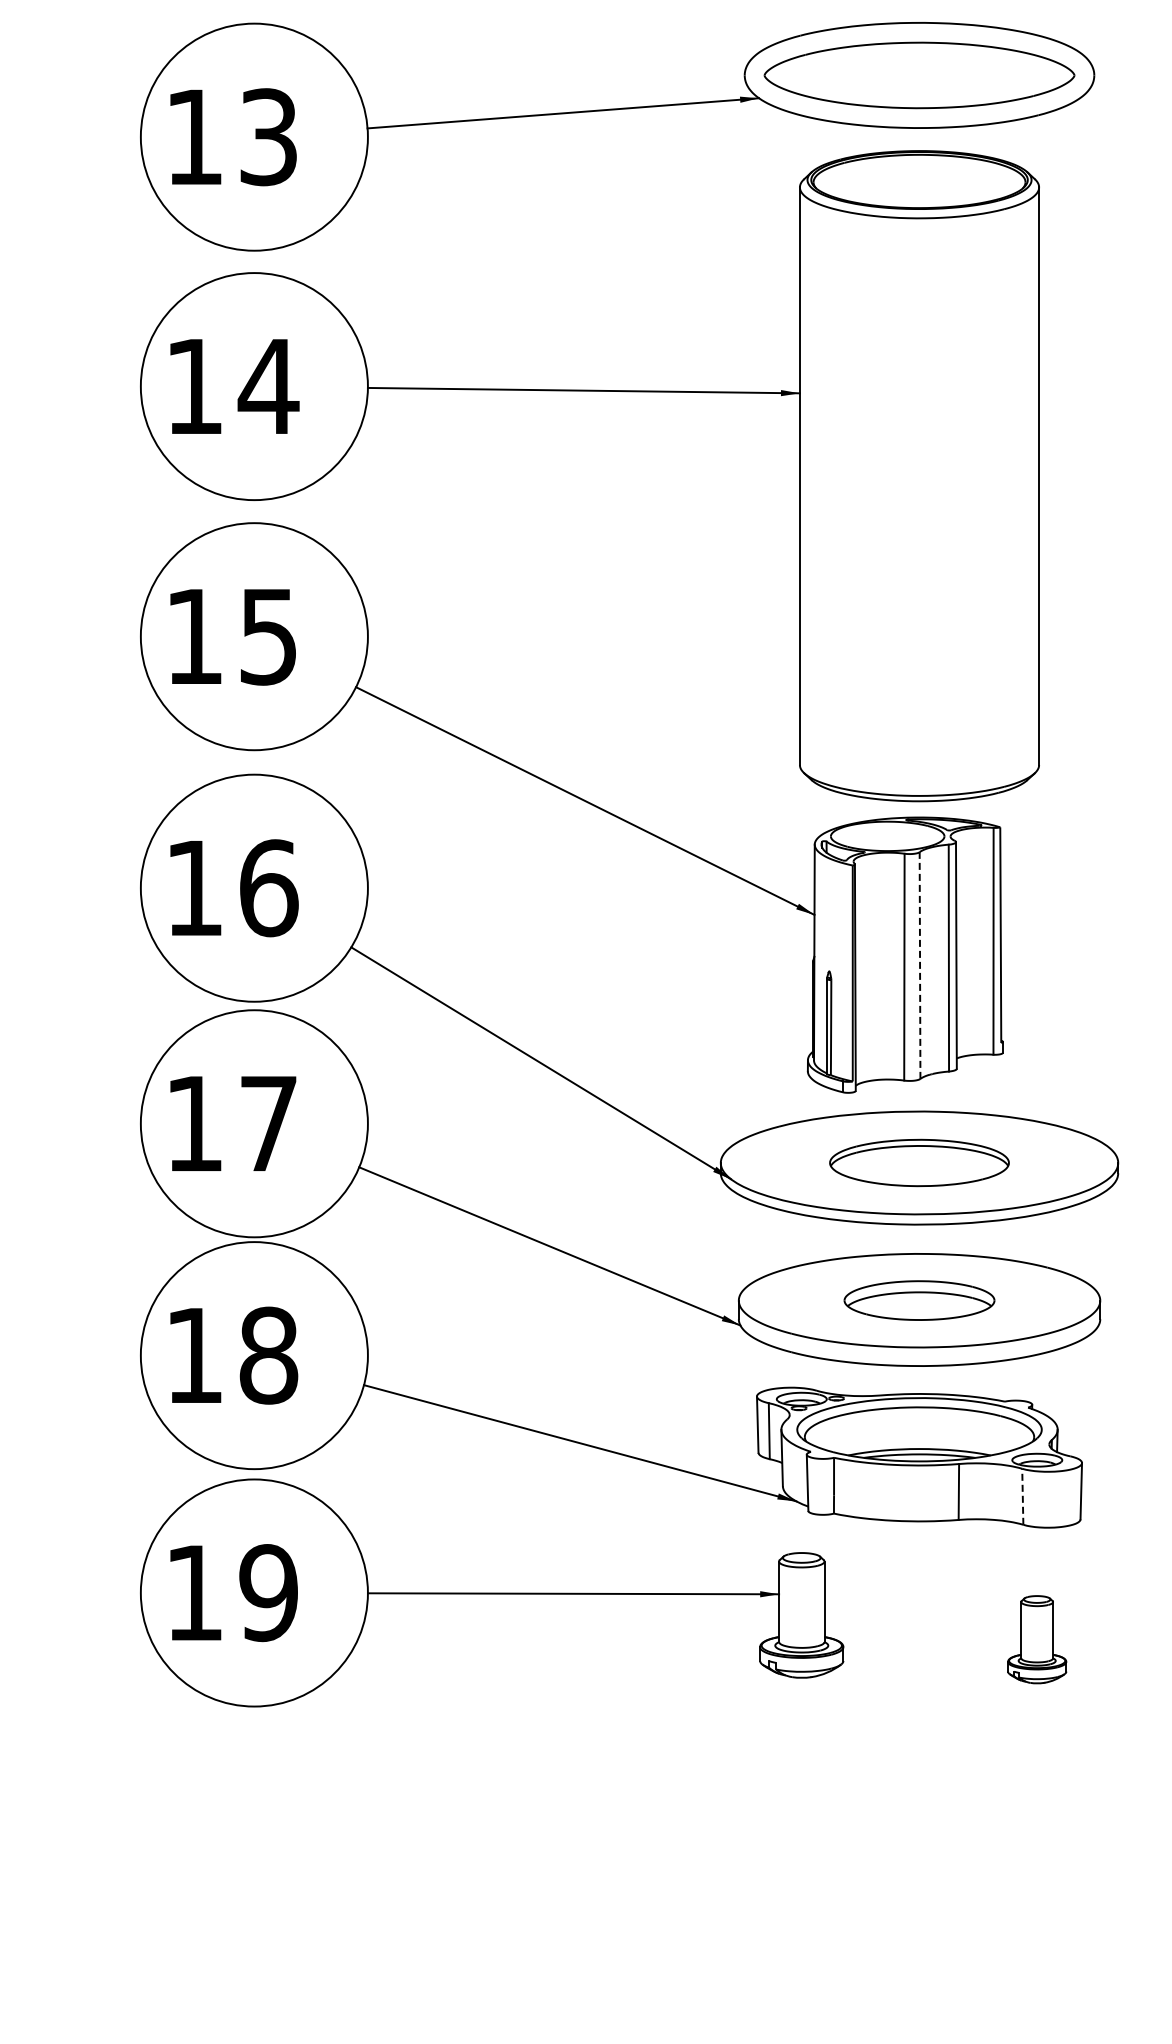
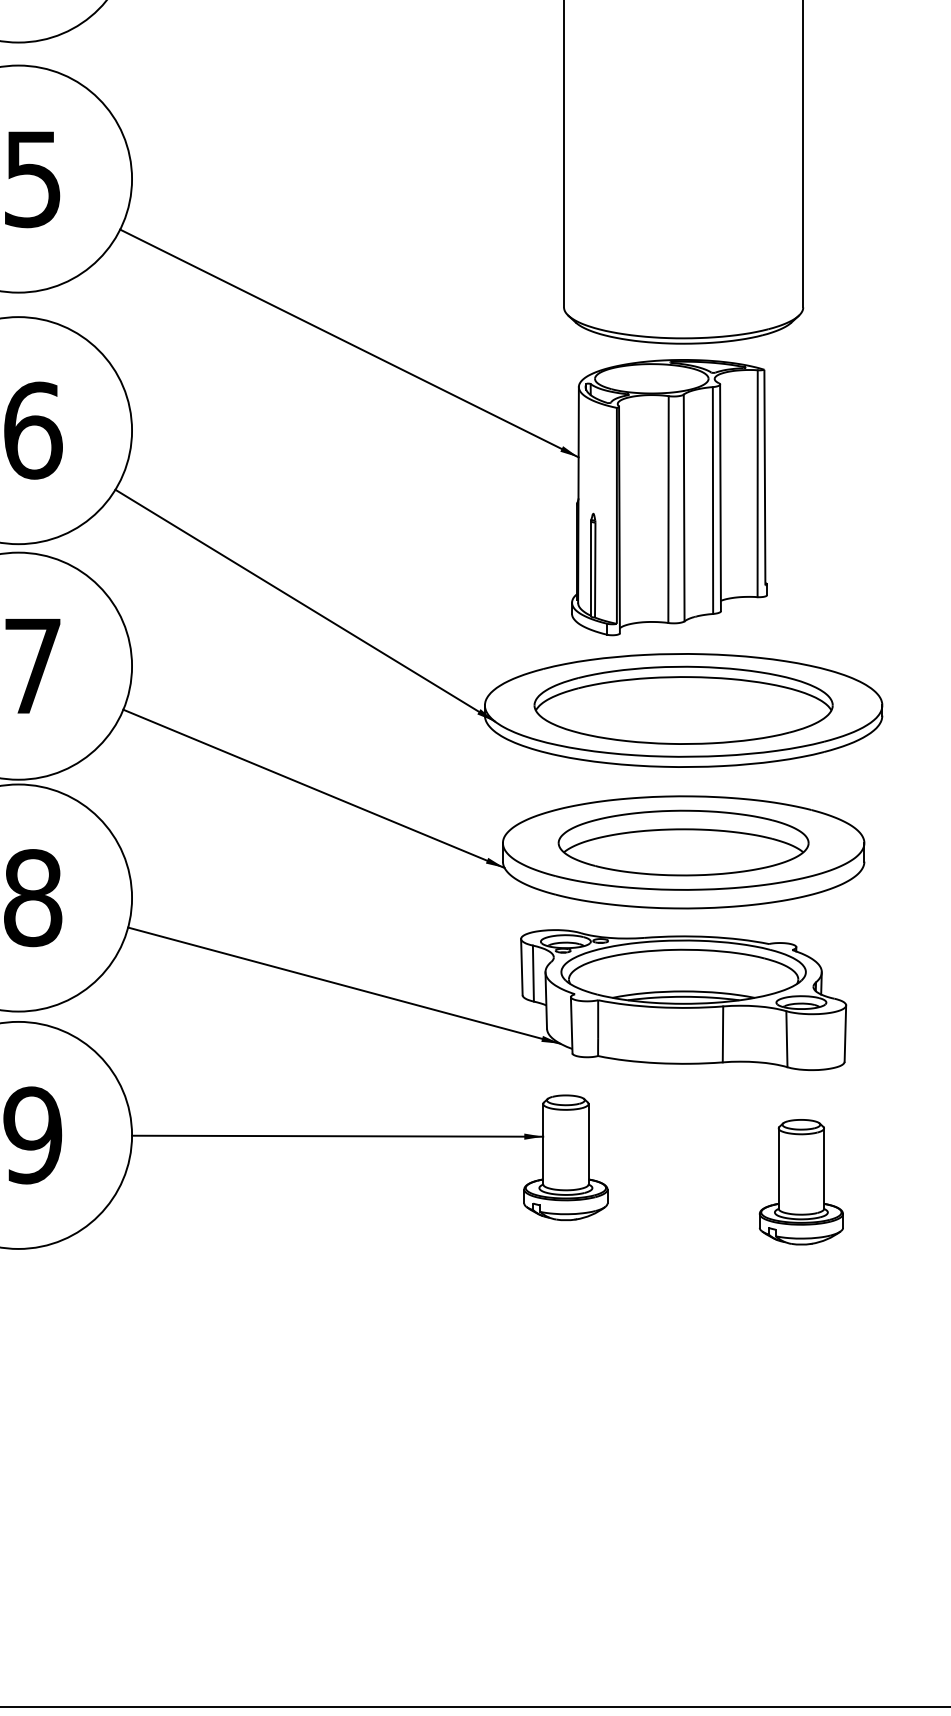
line: (920, 965) -> (684, 507), dashed -> solid
part: (919, 1162) -> (683, 704), size x1.67
part: (919, 1300) -> (683, 842), size x1.67
line: (1022, 1496) -> (786, 1038), dashed -> solid
part: (1036, 1639) -> (800, 1181), size x1.43

